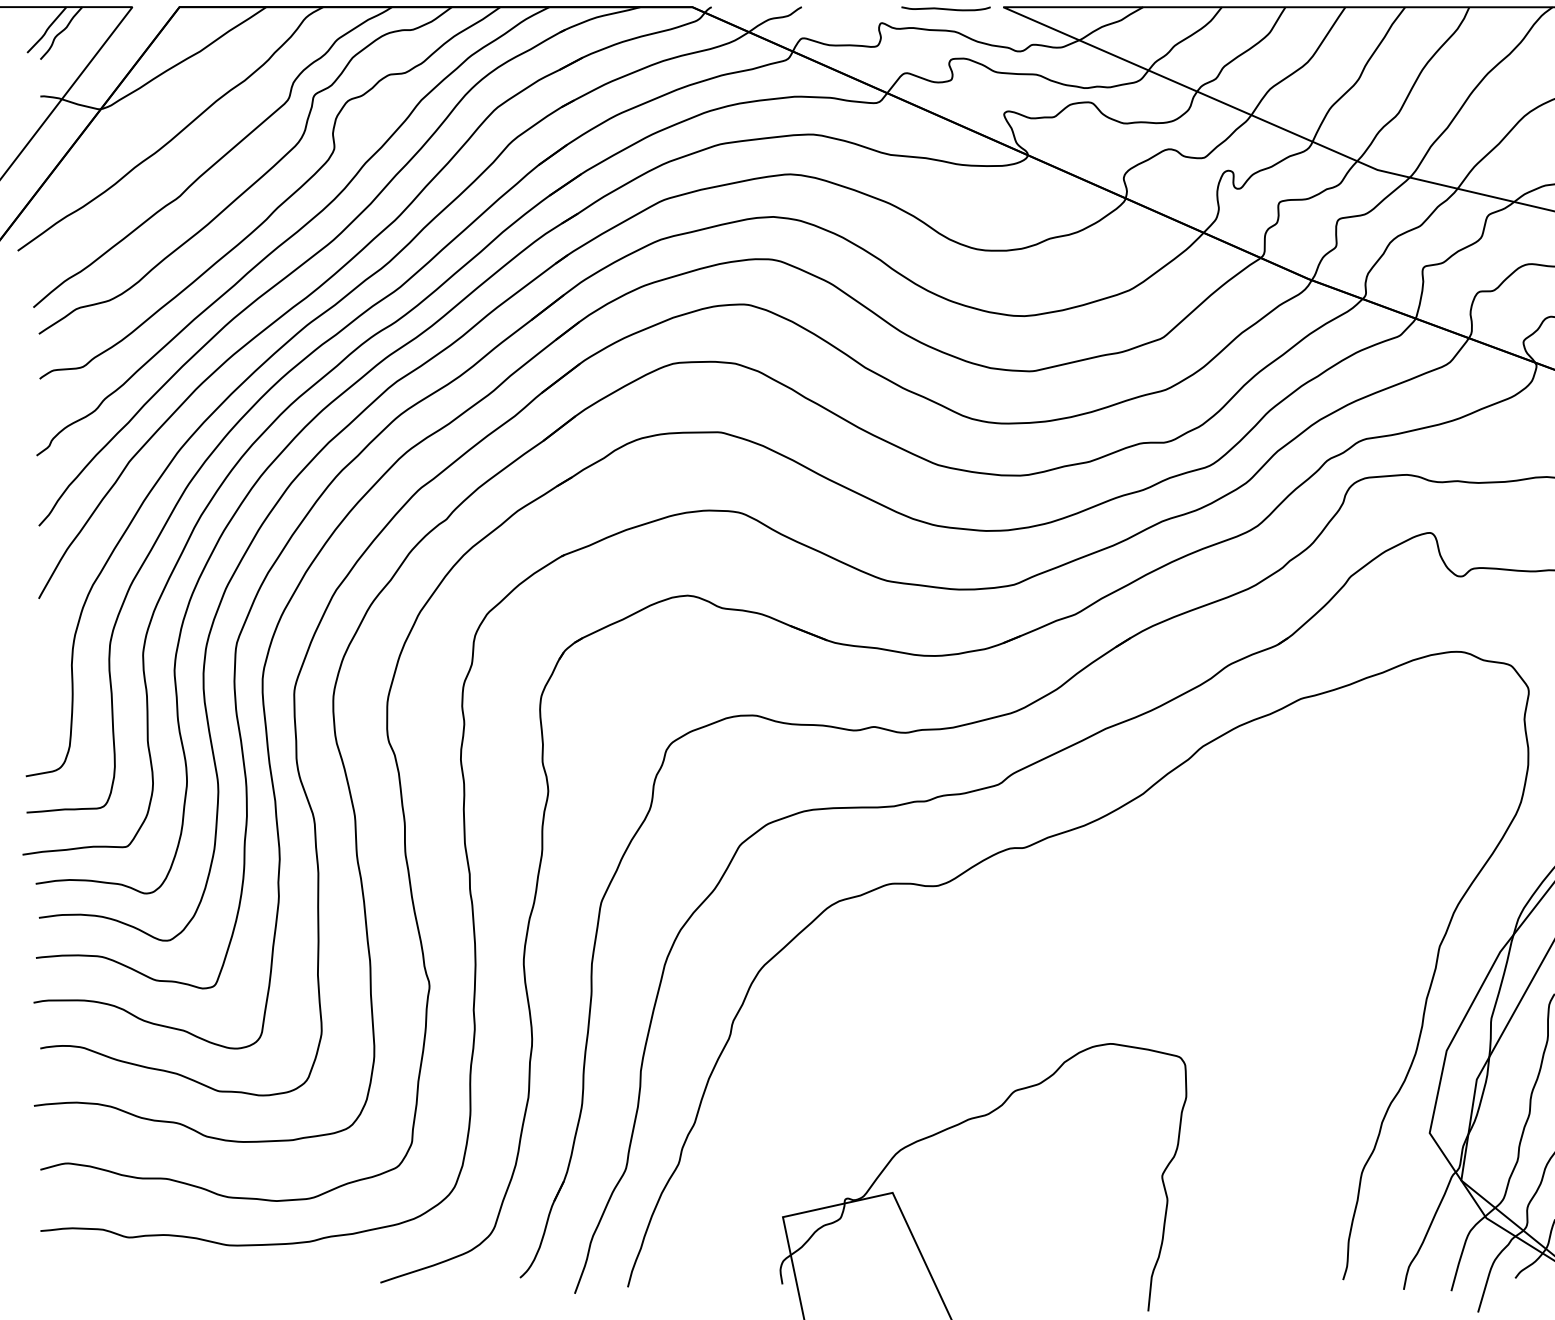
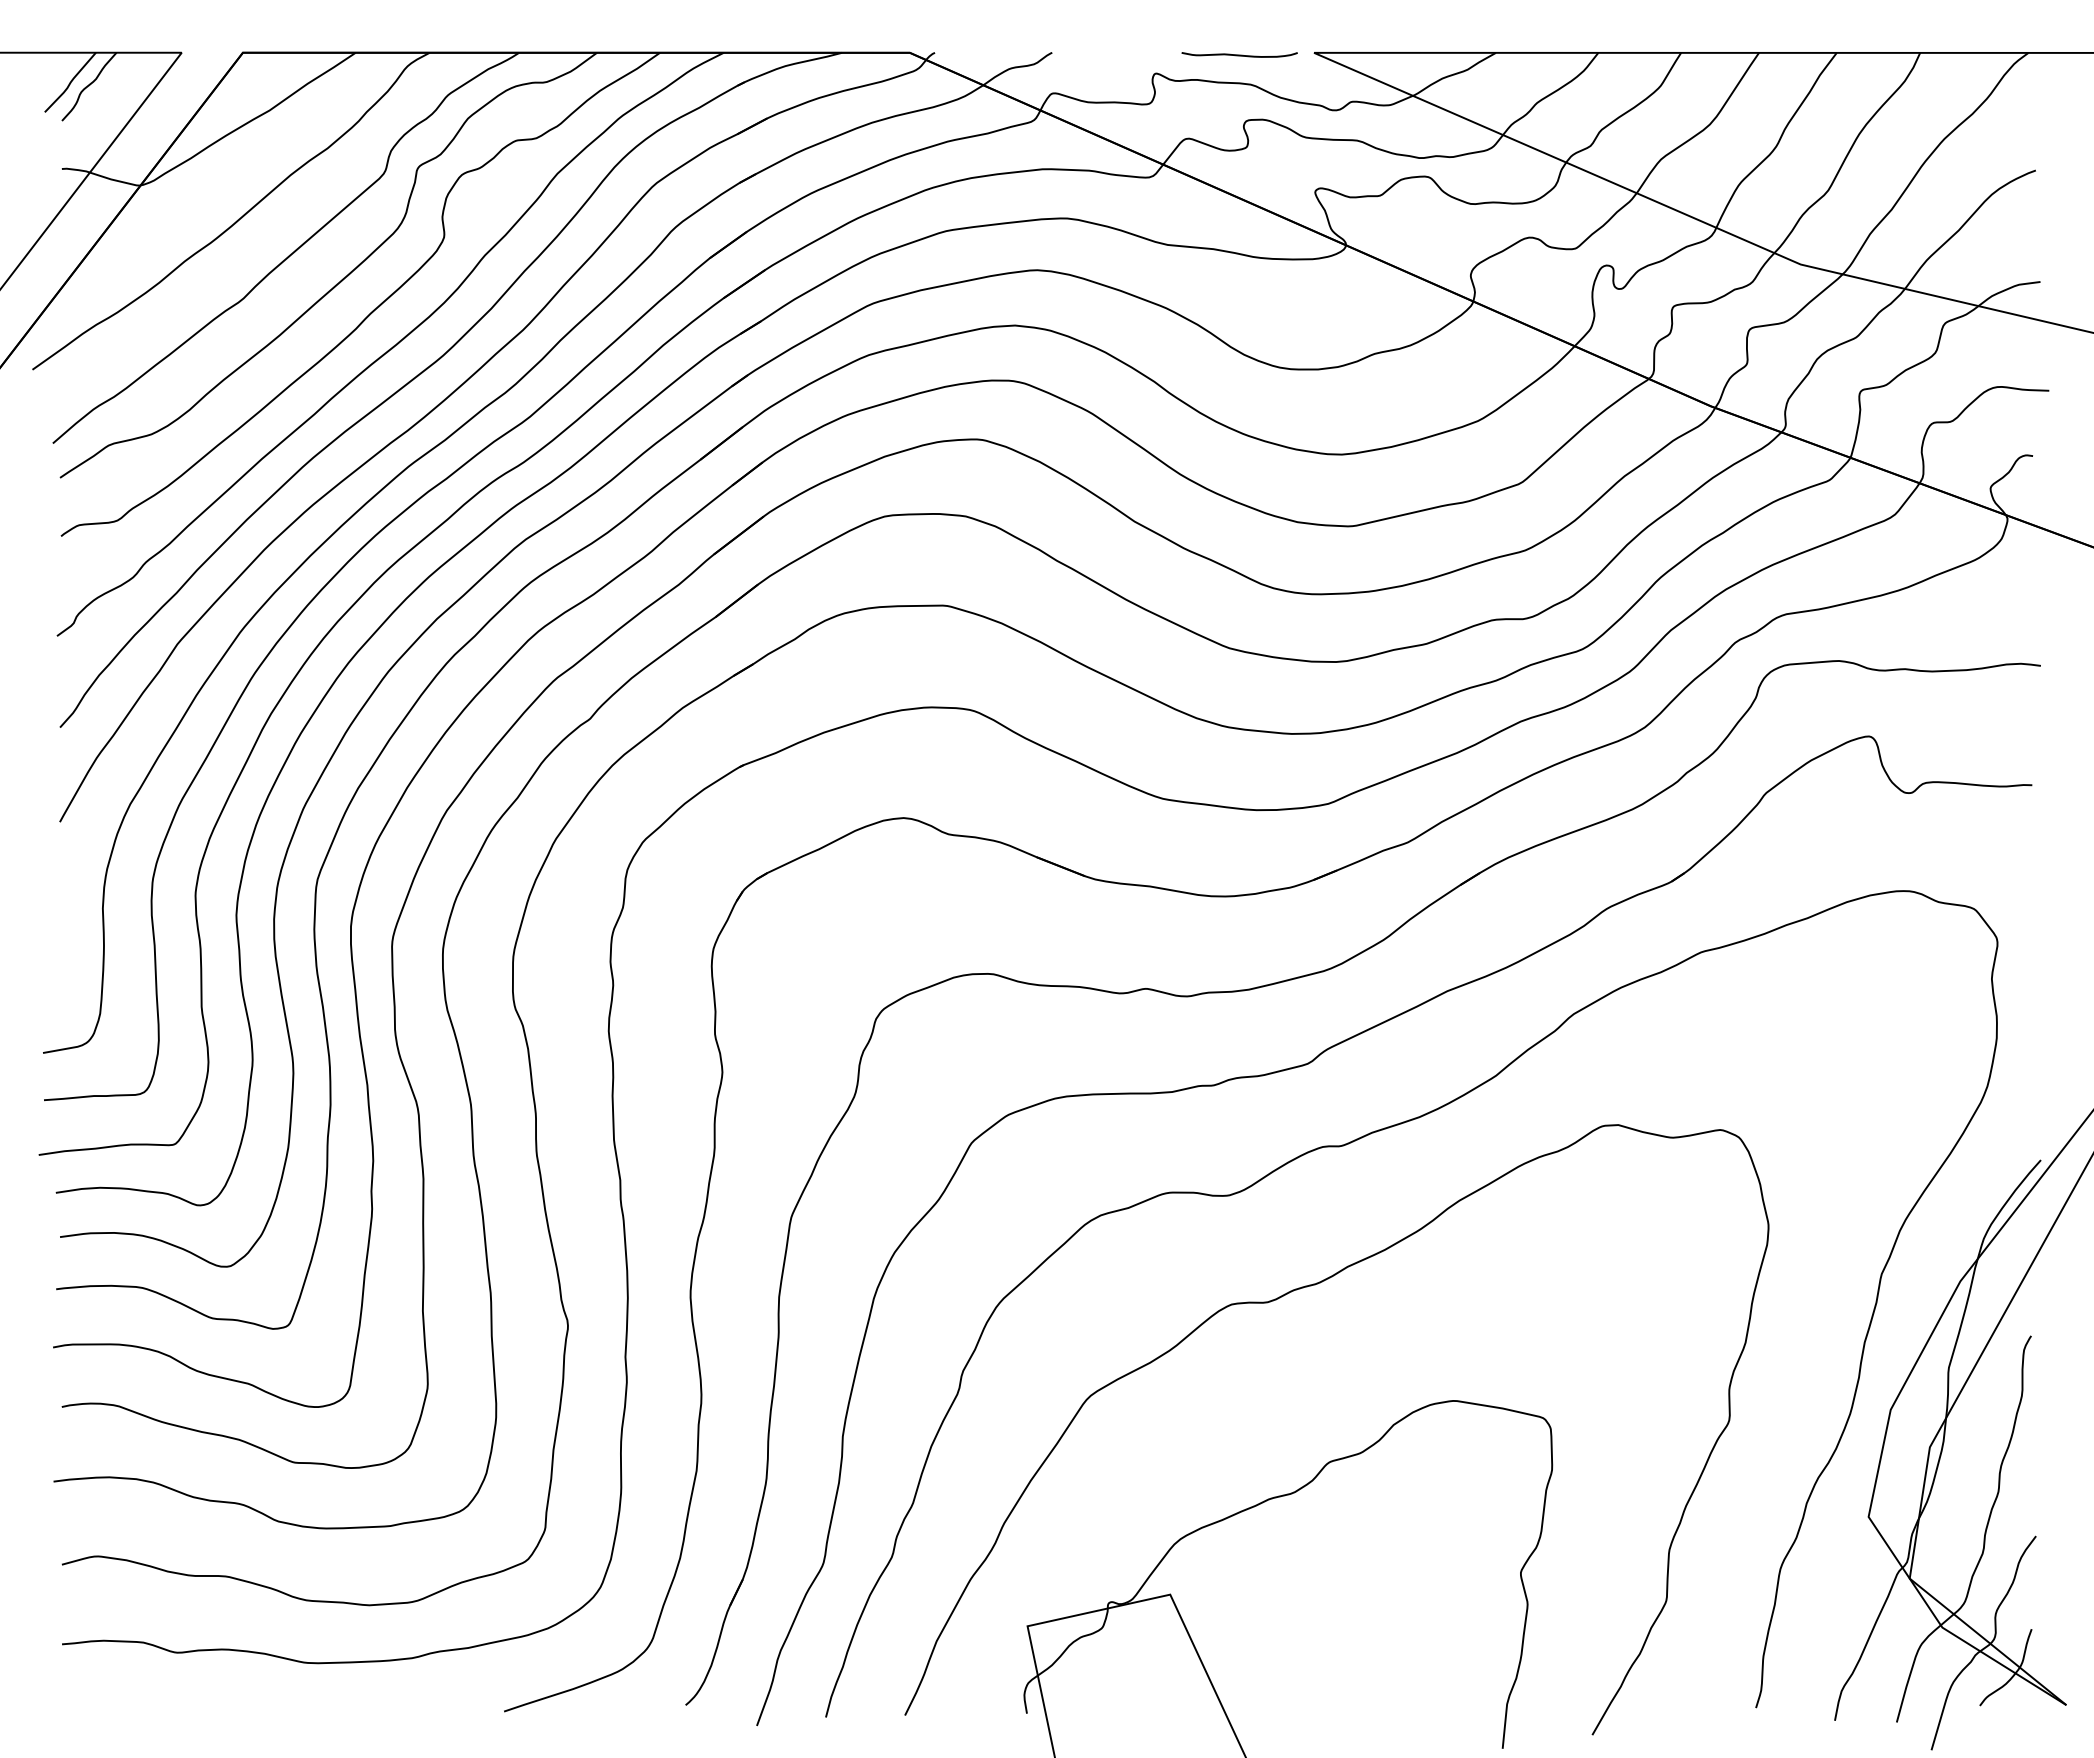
curve: (974, 966) -> (1276, 1300), added

